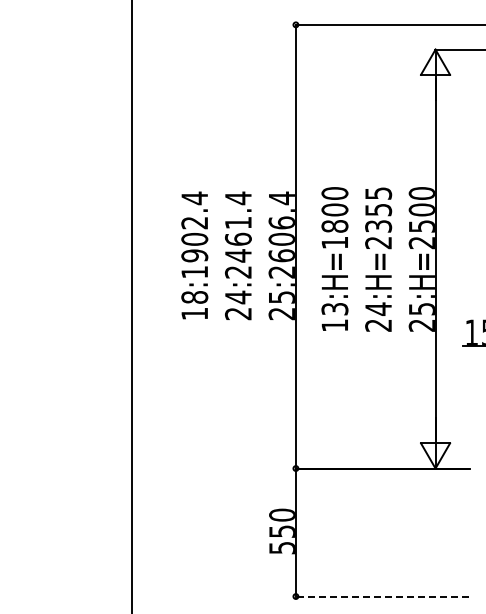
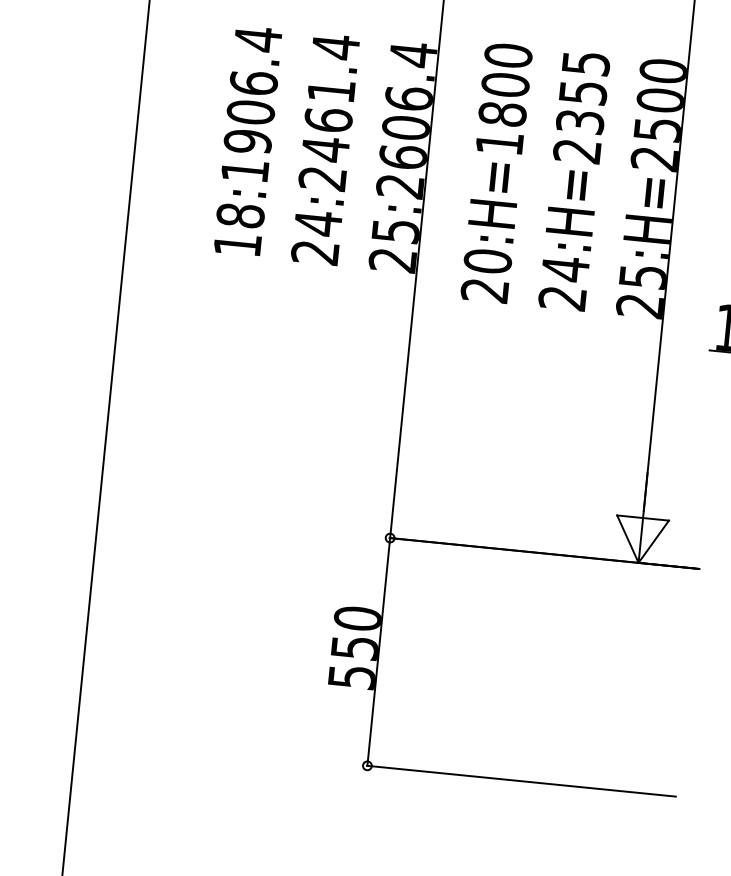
text: (194, 222) -> (253, 82), 18:1902.4 -> 18:1906.4
text: (334, 316) -> (485, 274), 13:H=1800 -> 20:H=1800
line: (382, 596) -> (521, 781), dashed -> solid

